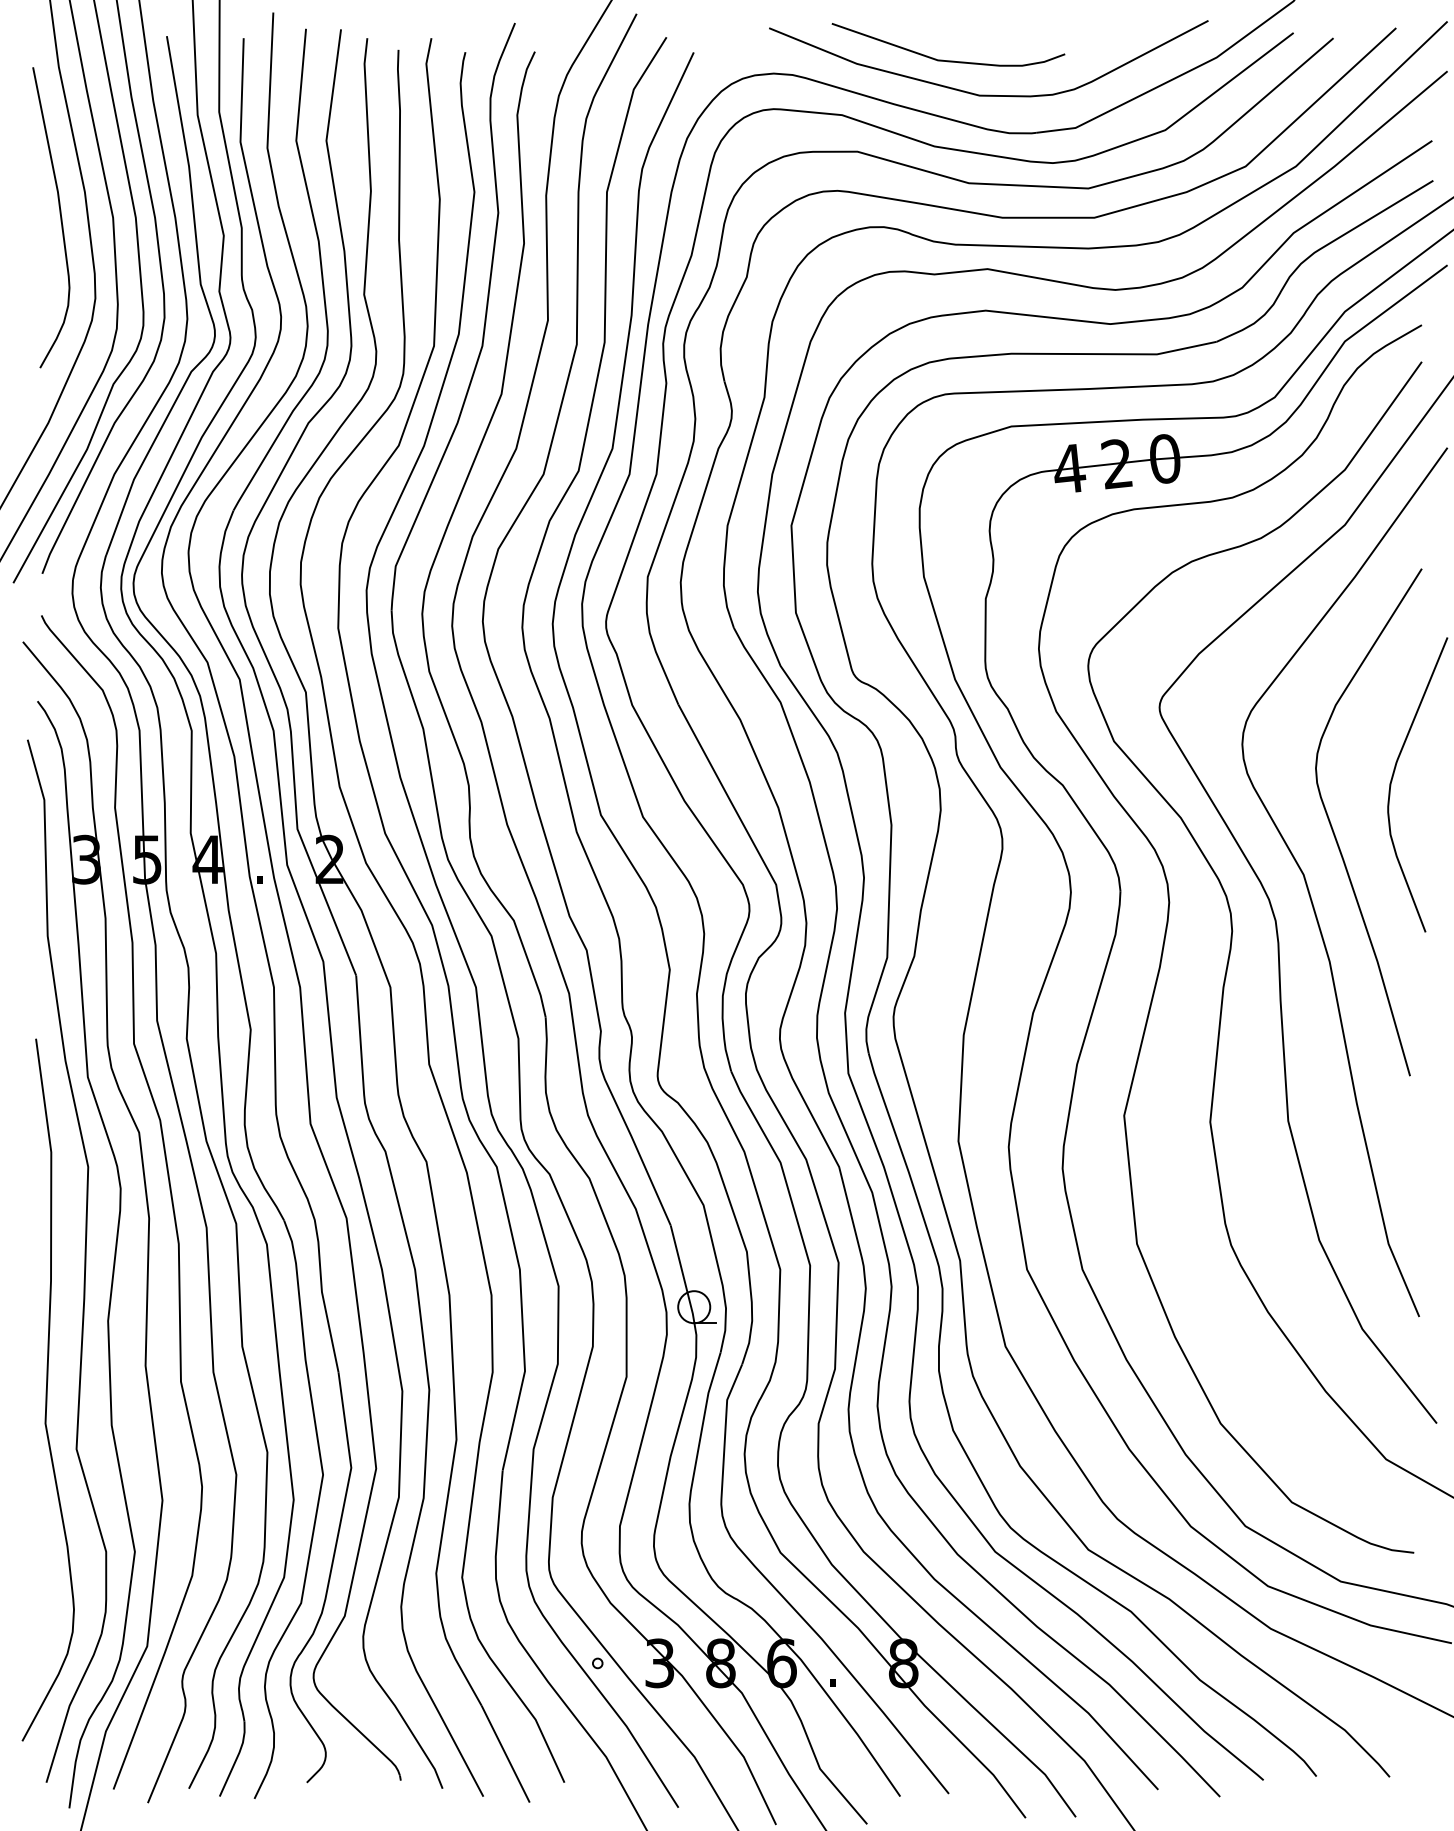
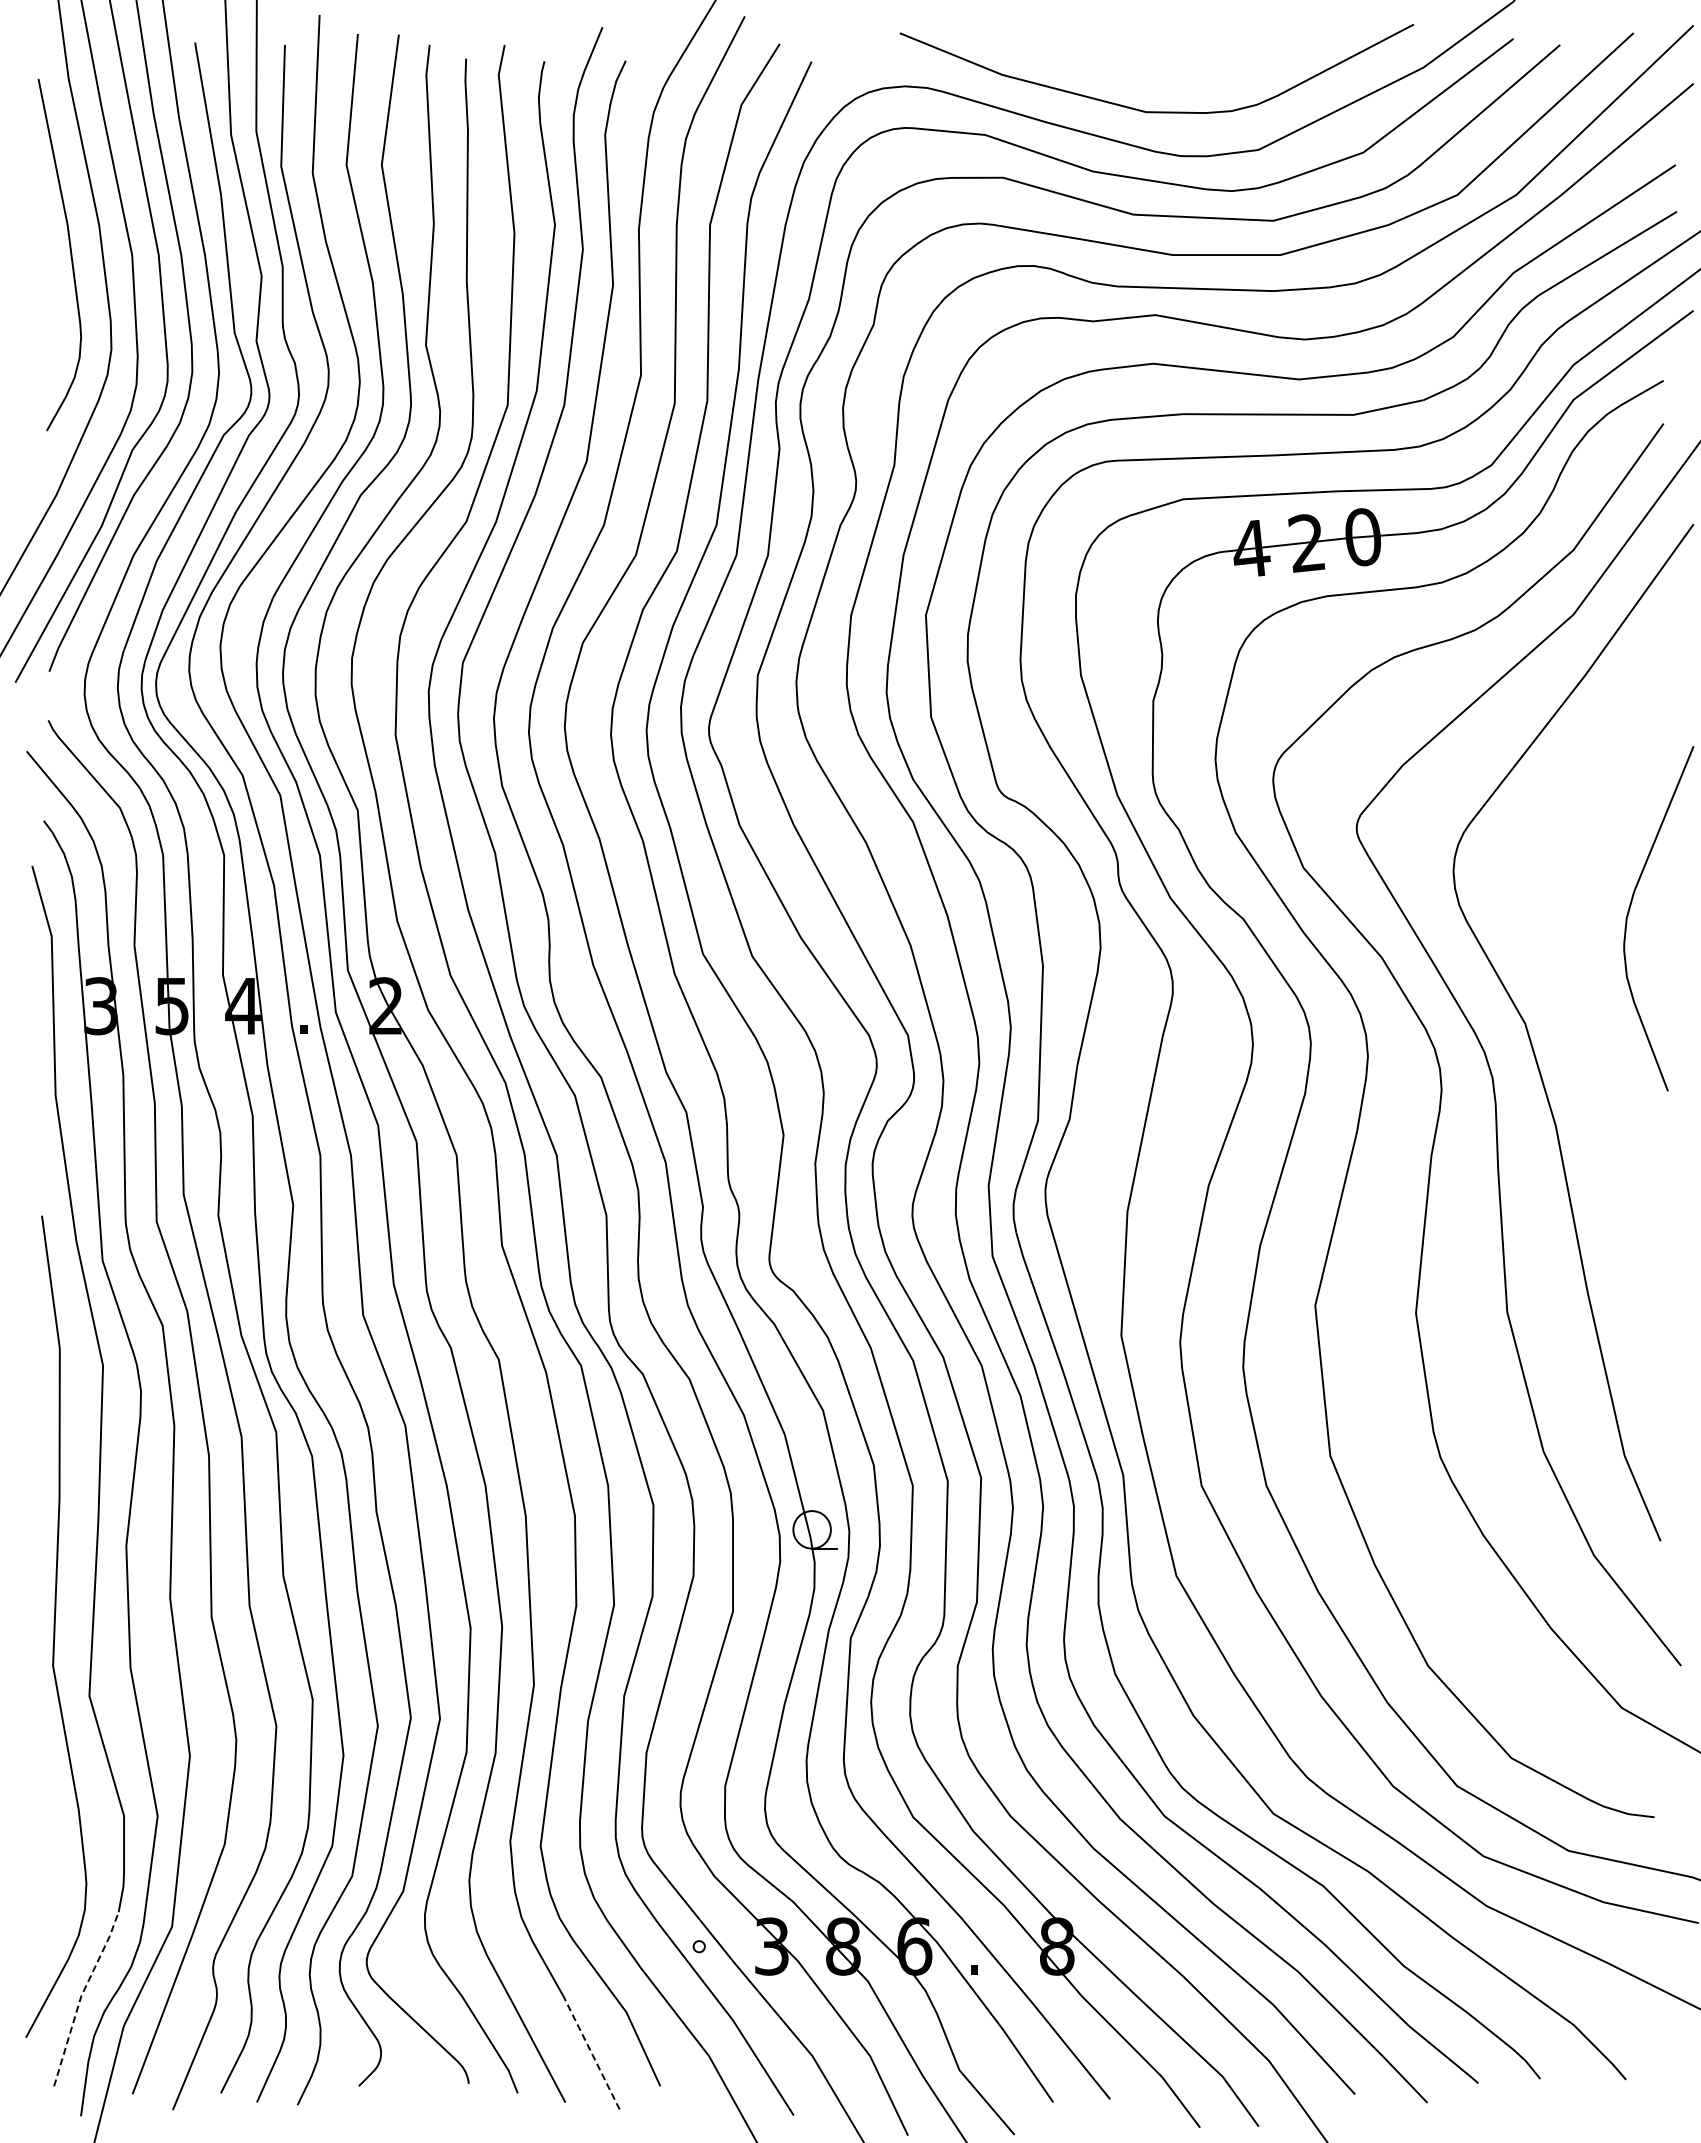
curve: (946, 60) -> (1107, 70), removed
curve: (1334, 832) -> (1561, 974), removed
line: (69, 1706) -> (81, 1996), solid -> dashed
line: (505, 1753) -> (591, 2052), solid -> dashed

